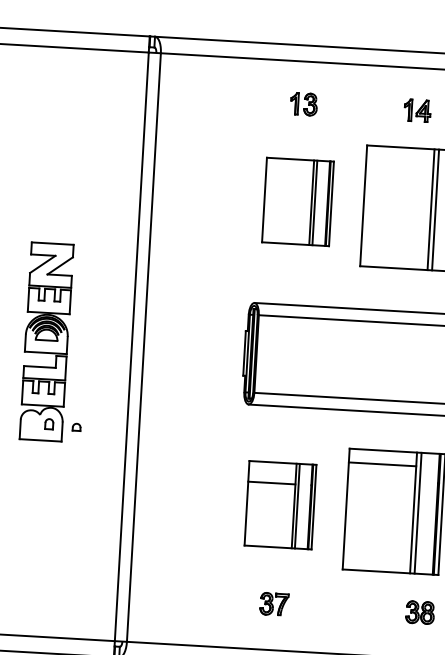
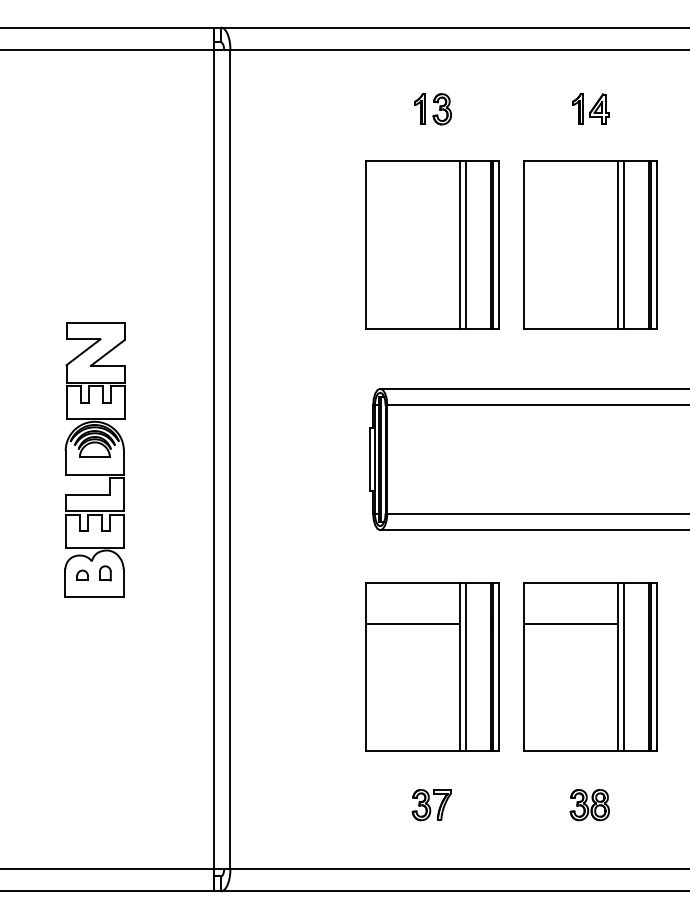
part: (298, 201) -> (432, 244), size x1.43
part: (76, 426) -> (82, 574), moved
line: (382, 464) -> (570, 624), moved
part: (280, 504) -> (432, 666), size x1.43
part: (419, 612) -> (589, 805), moved

